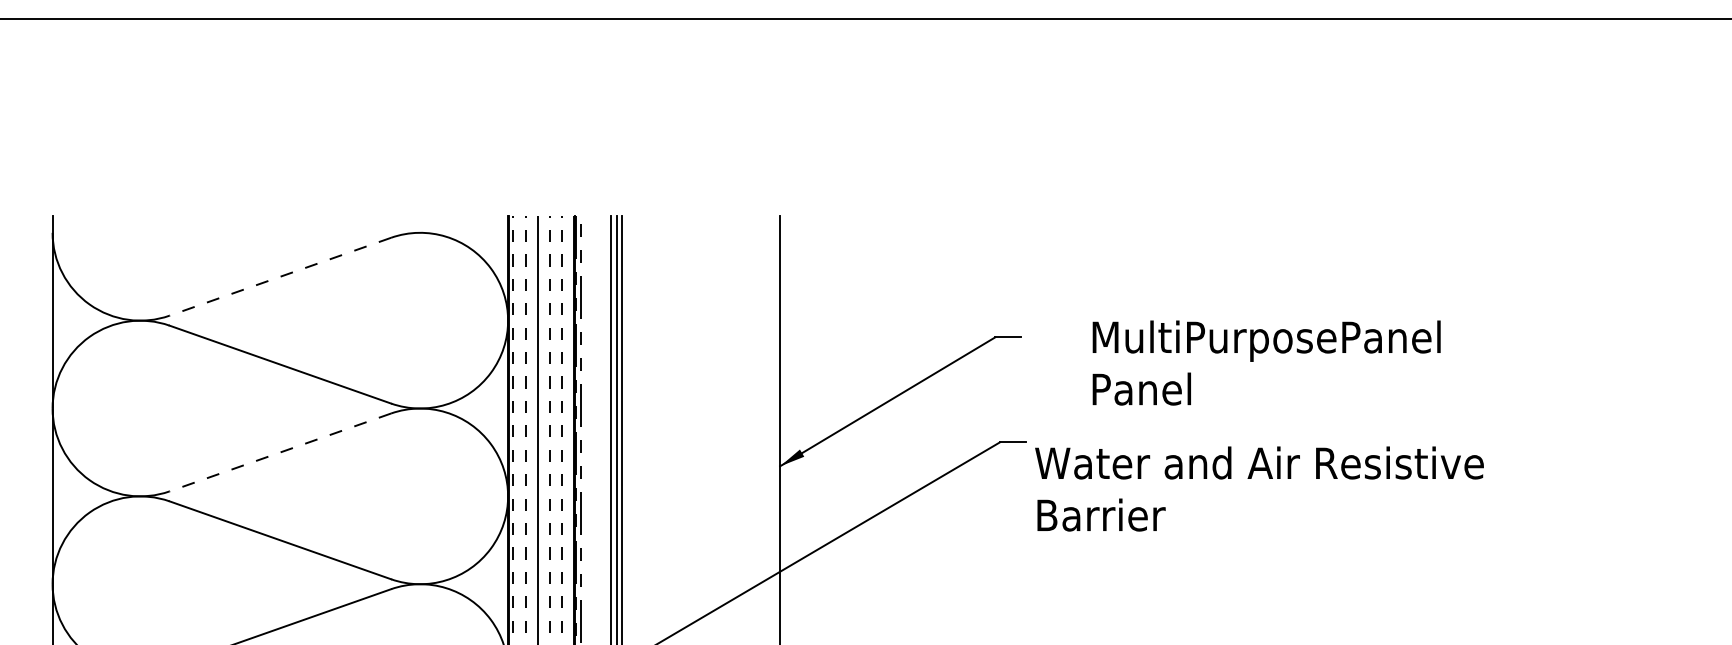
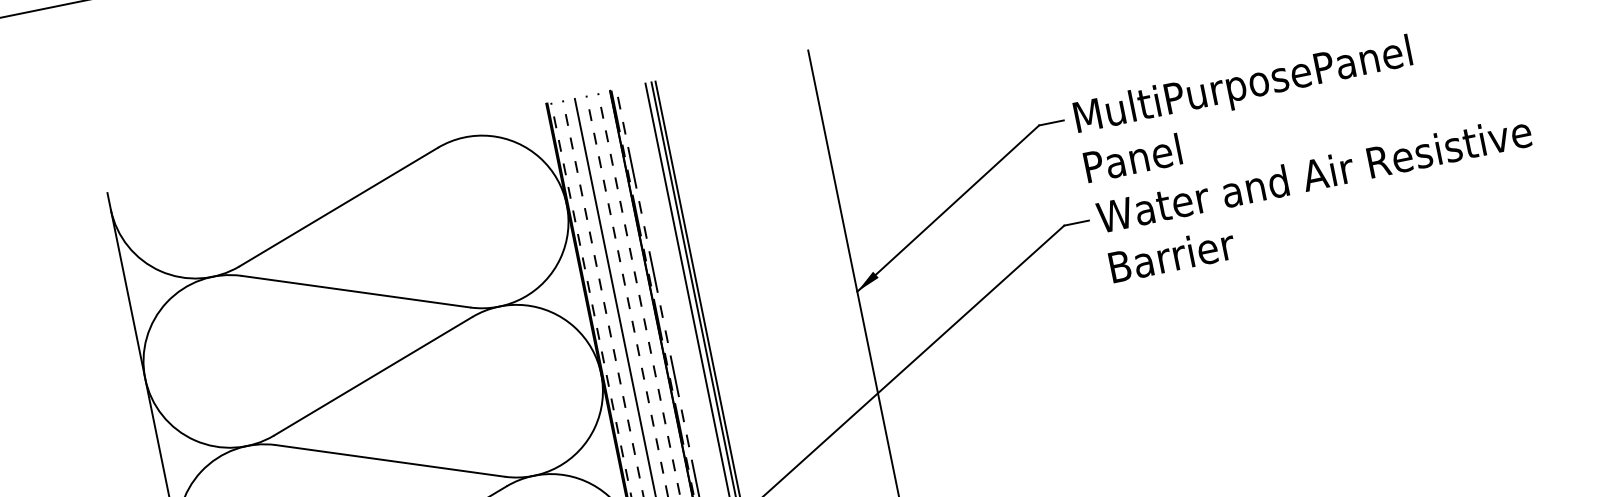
line: (279, 276) -> (337, 207), dashed -> solid
text: (1266, 362) -> (1247, 108), moved
line: (279, 452) -> (372, 376), dashed -> solid
text: (1259, 488) -> (1319, 198), moved

